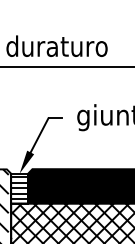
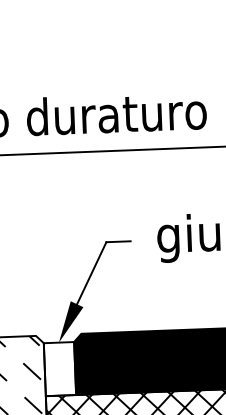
hatch: (19, 187) -> (59, 367), removed

